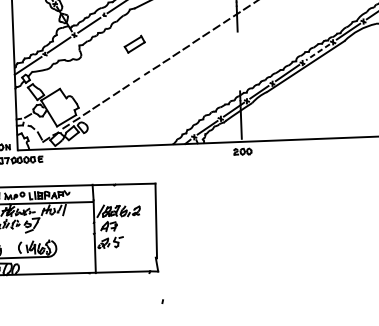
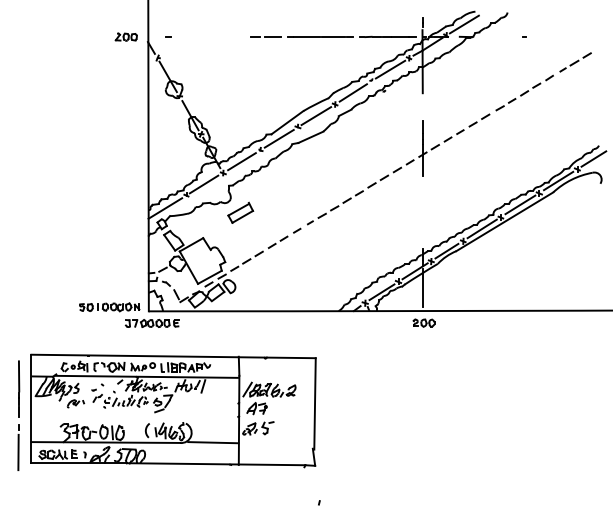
part: (134, 44) -> (240, 212), moved
line: (318, 51) -> (520, 204), dashed -> solid
line: (74, 255) -> (213, 442), added

